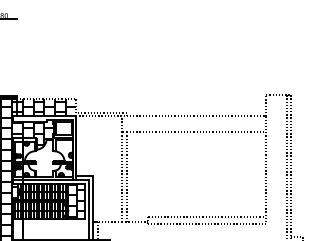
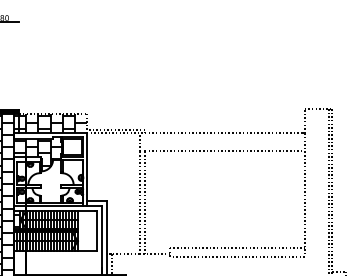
hatch: (76, 200) -> (87, 229), removed

